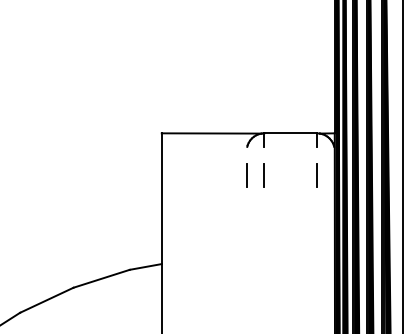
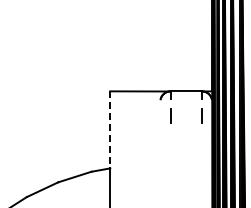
line: (245, 174) -> (159, 115), removed
line: (162, 198) -> (110, 129), solid -> dashed

